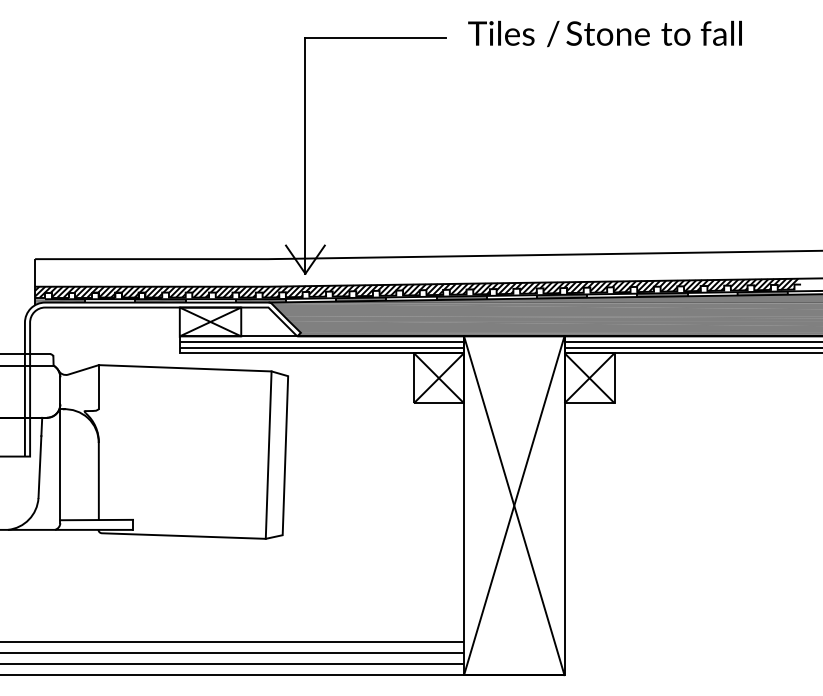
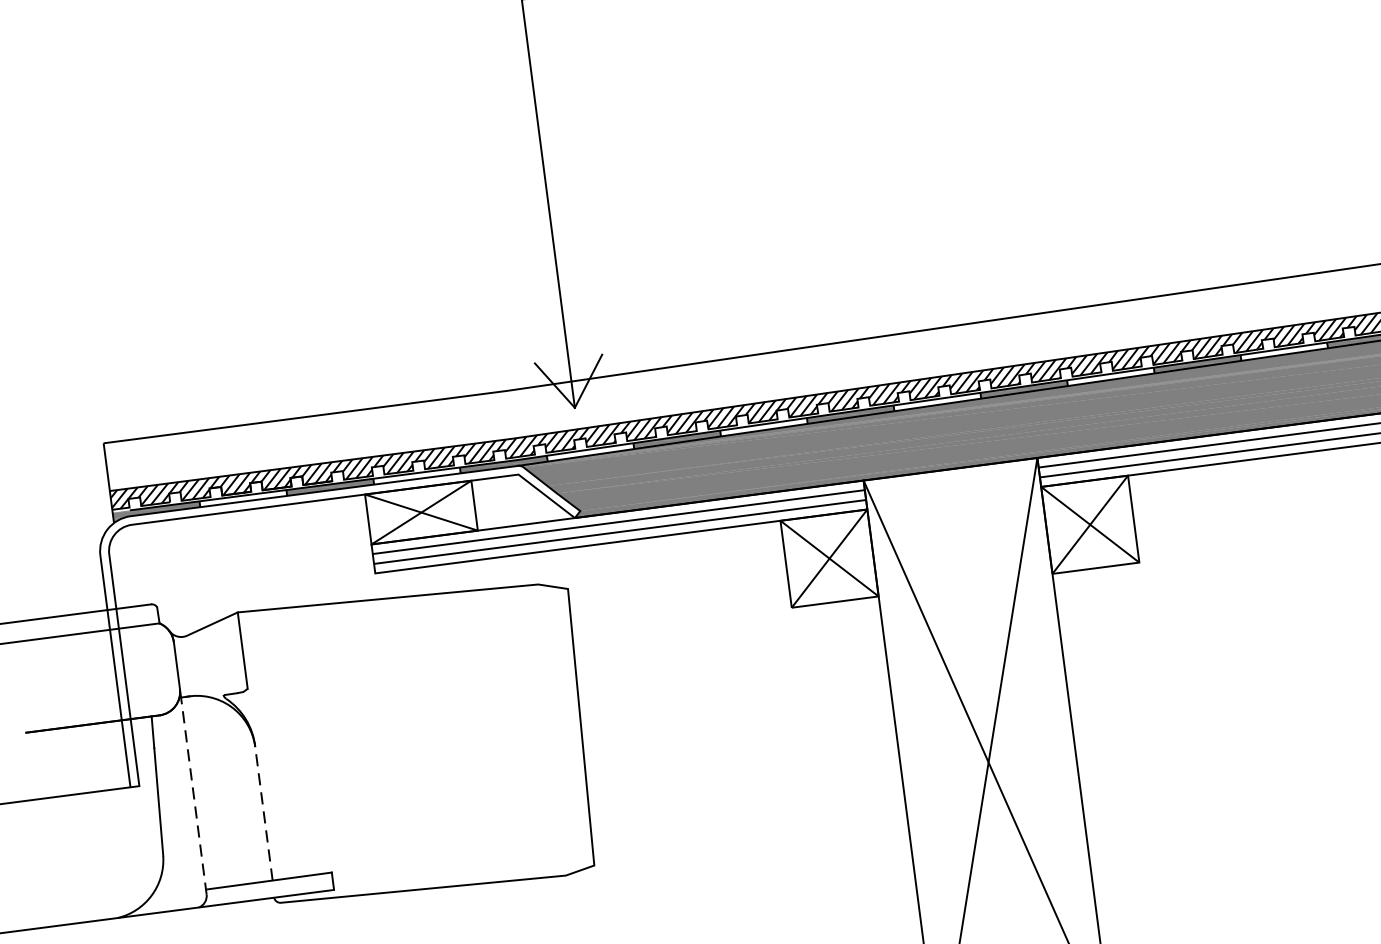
line: (268, 454) -> (551, 728), removed
line: (60, 463) -> (193, 791), solid -> dashed
line: (98, 481) -> (263, 813), solid -> dashed

